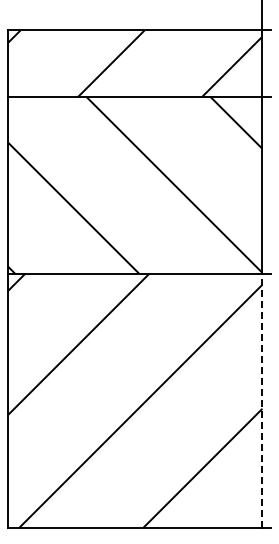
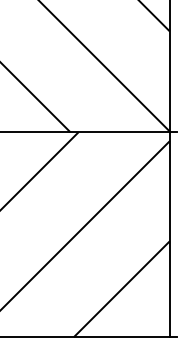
line: (262, 400) -> (169, 234), dashed -> solid

